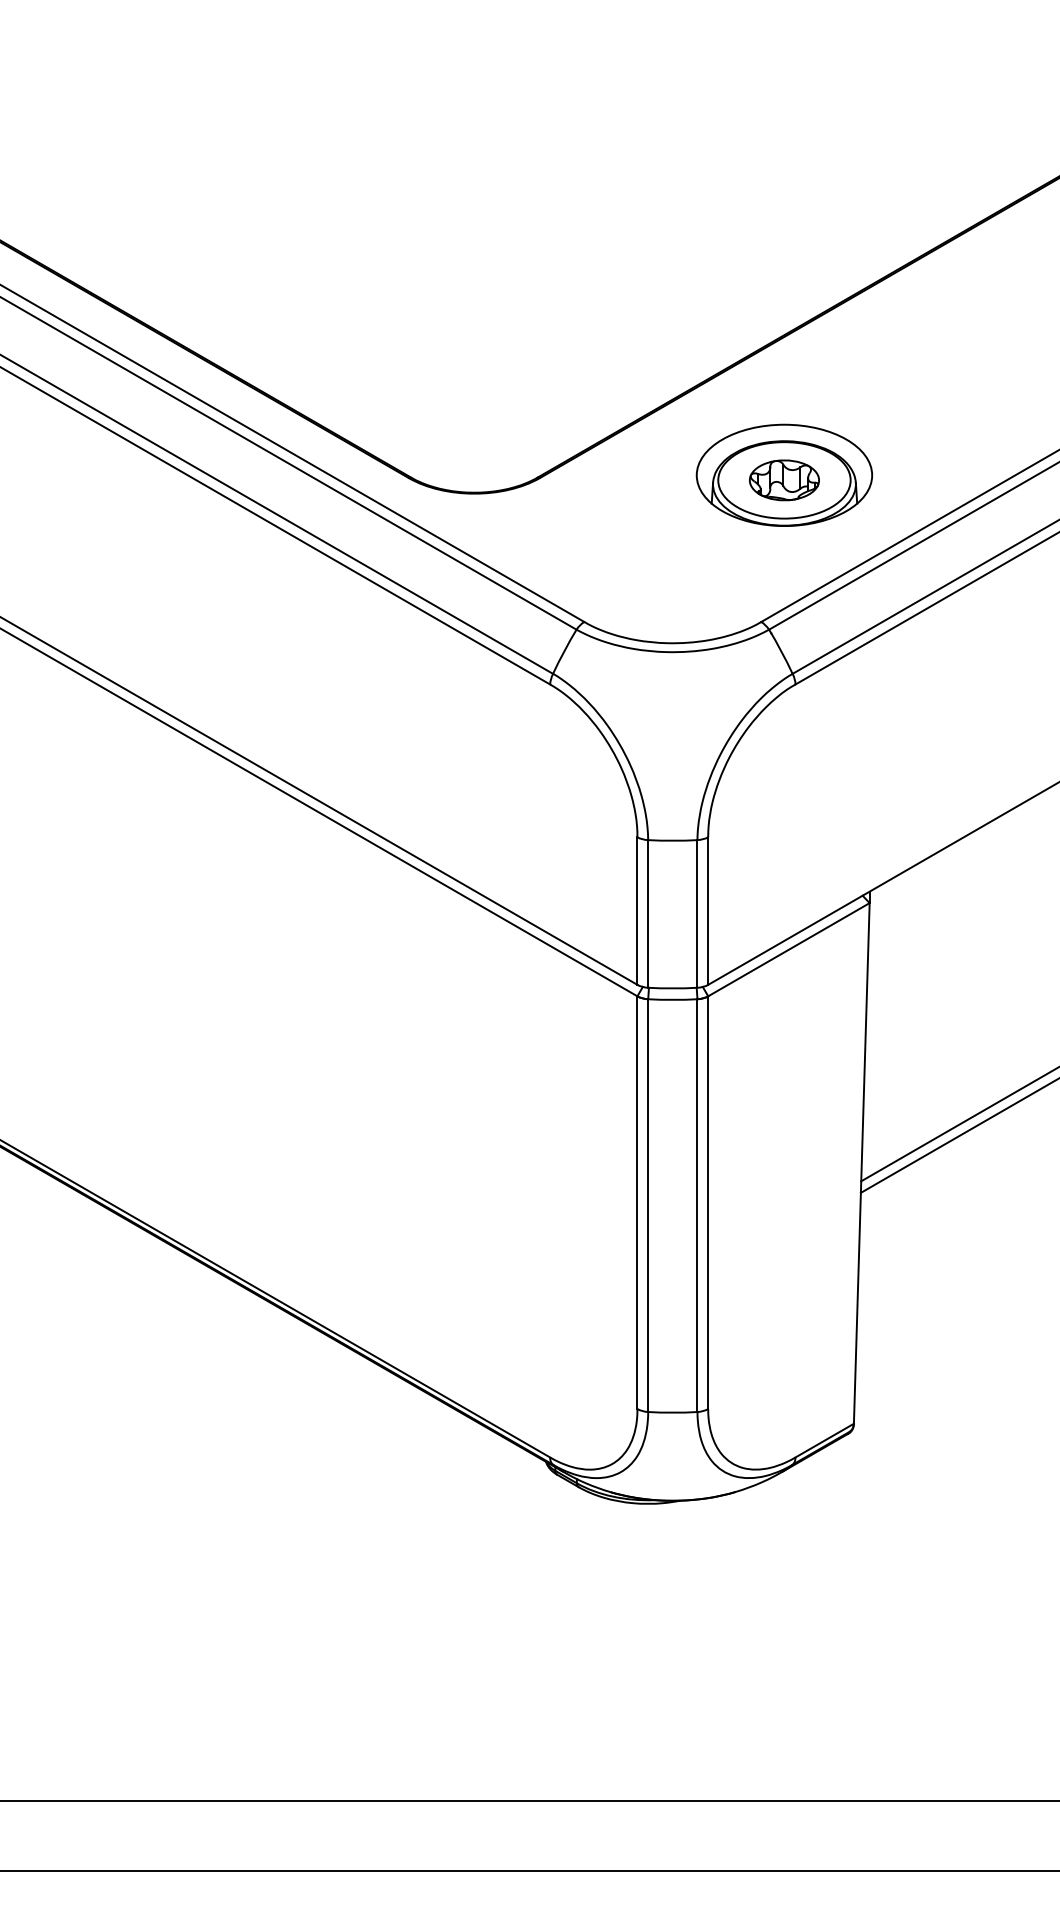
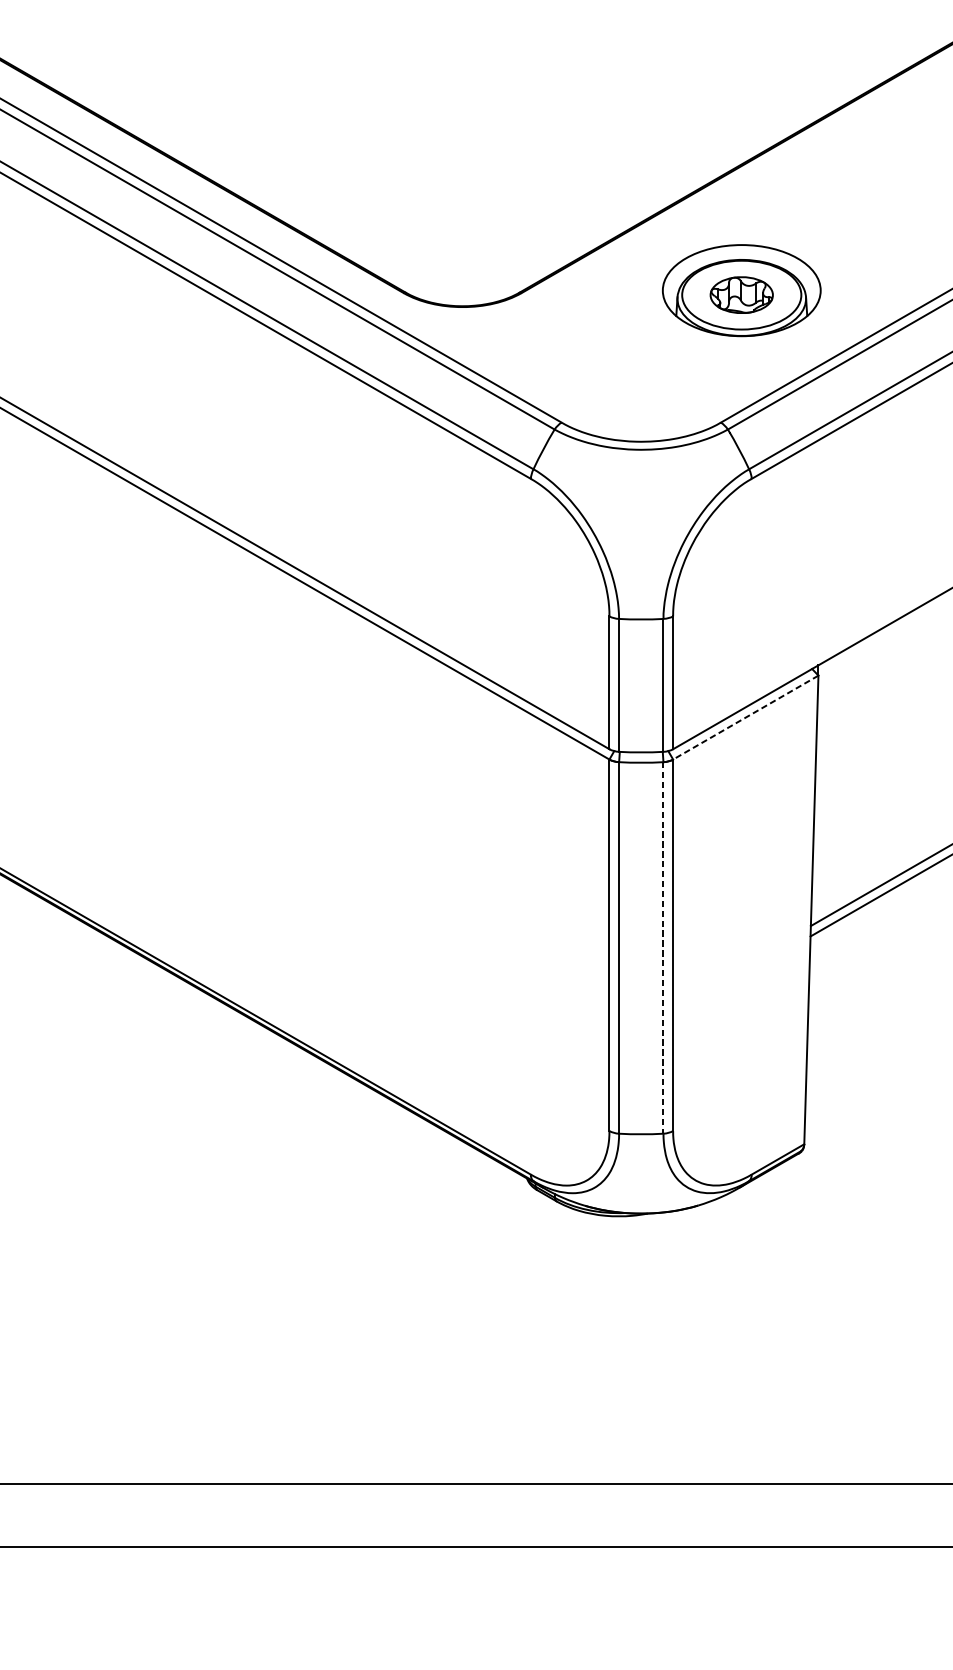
line: (788, 949) -> (745, 717), solid -> dashed
line: (697, 1206) -> (663, 948), solid -> dashed

